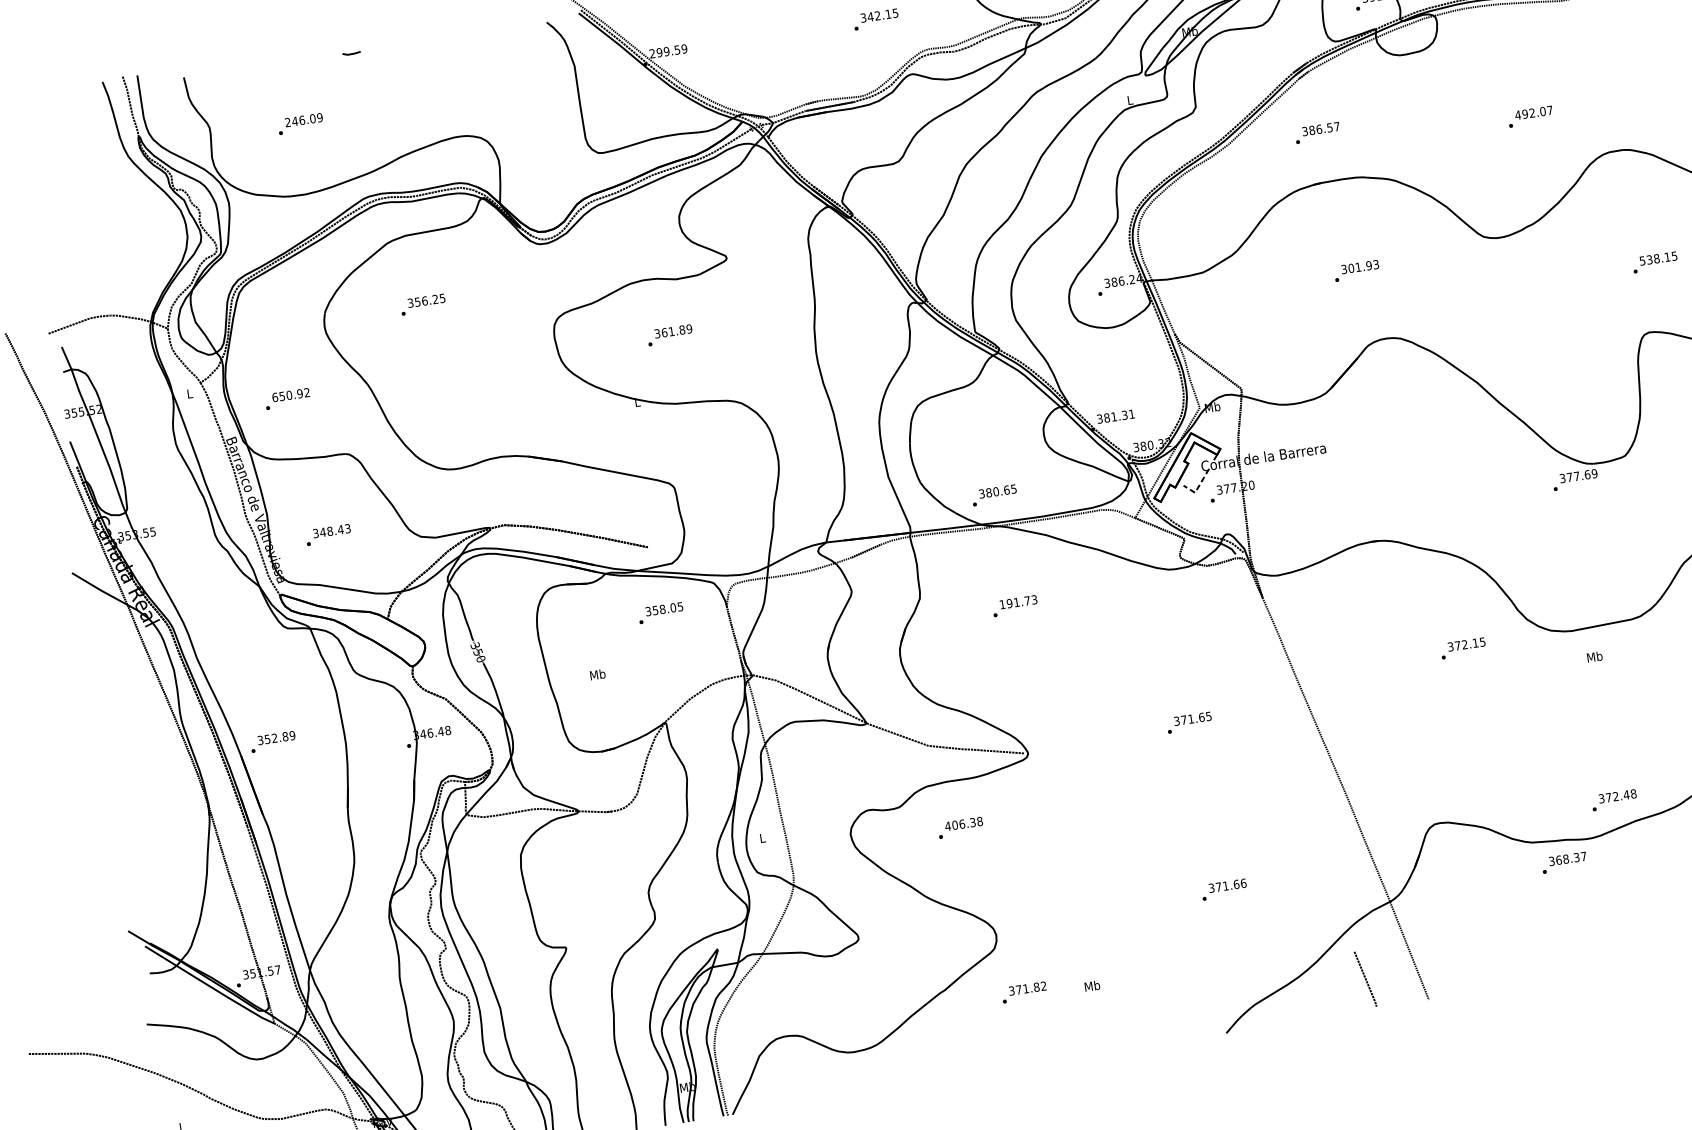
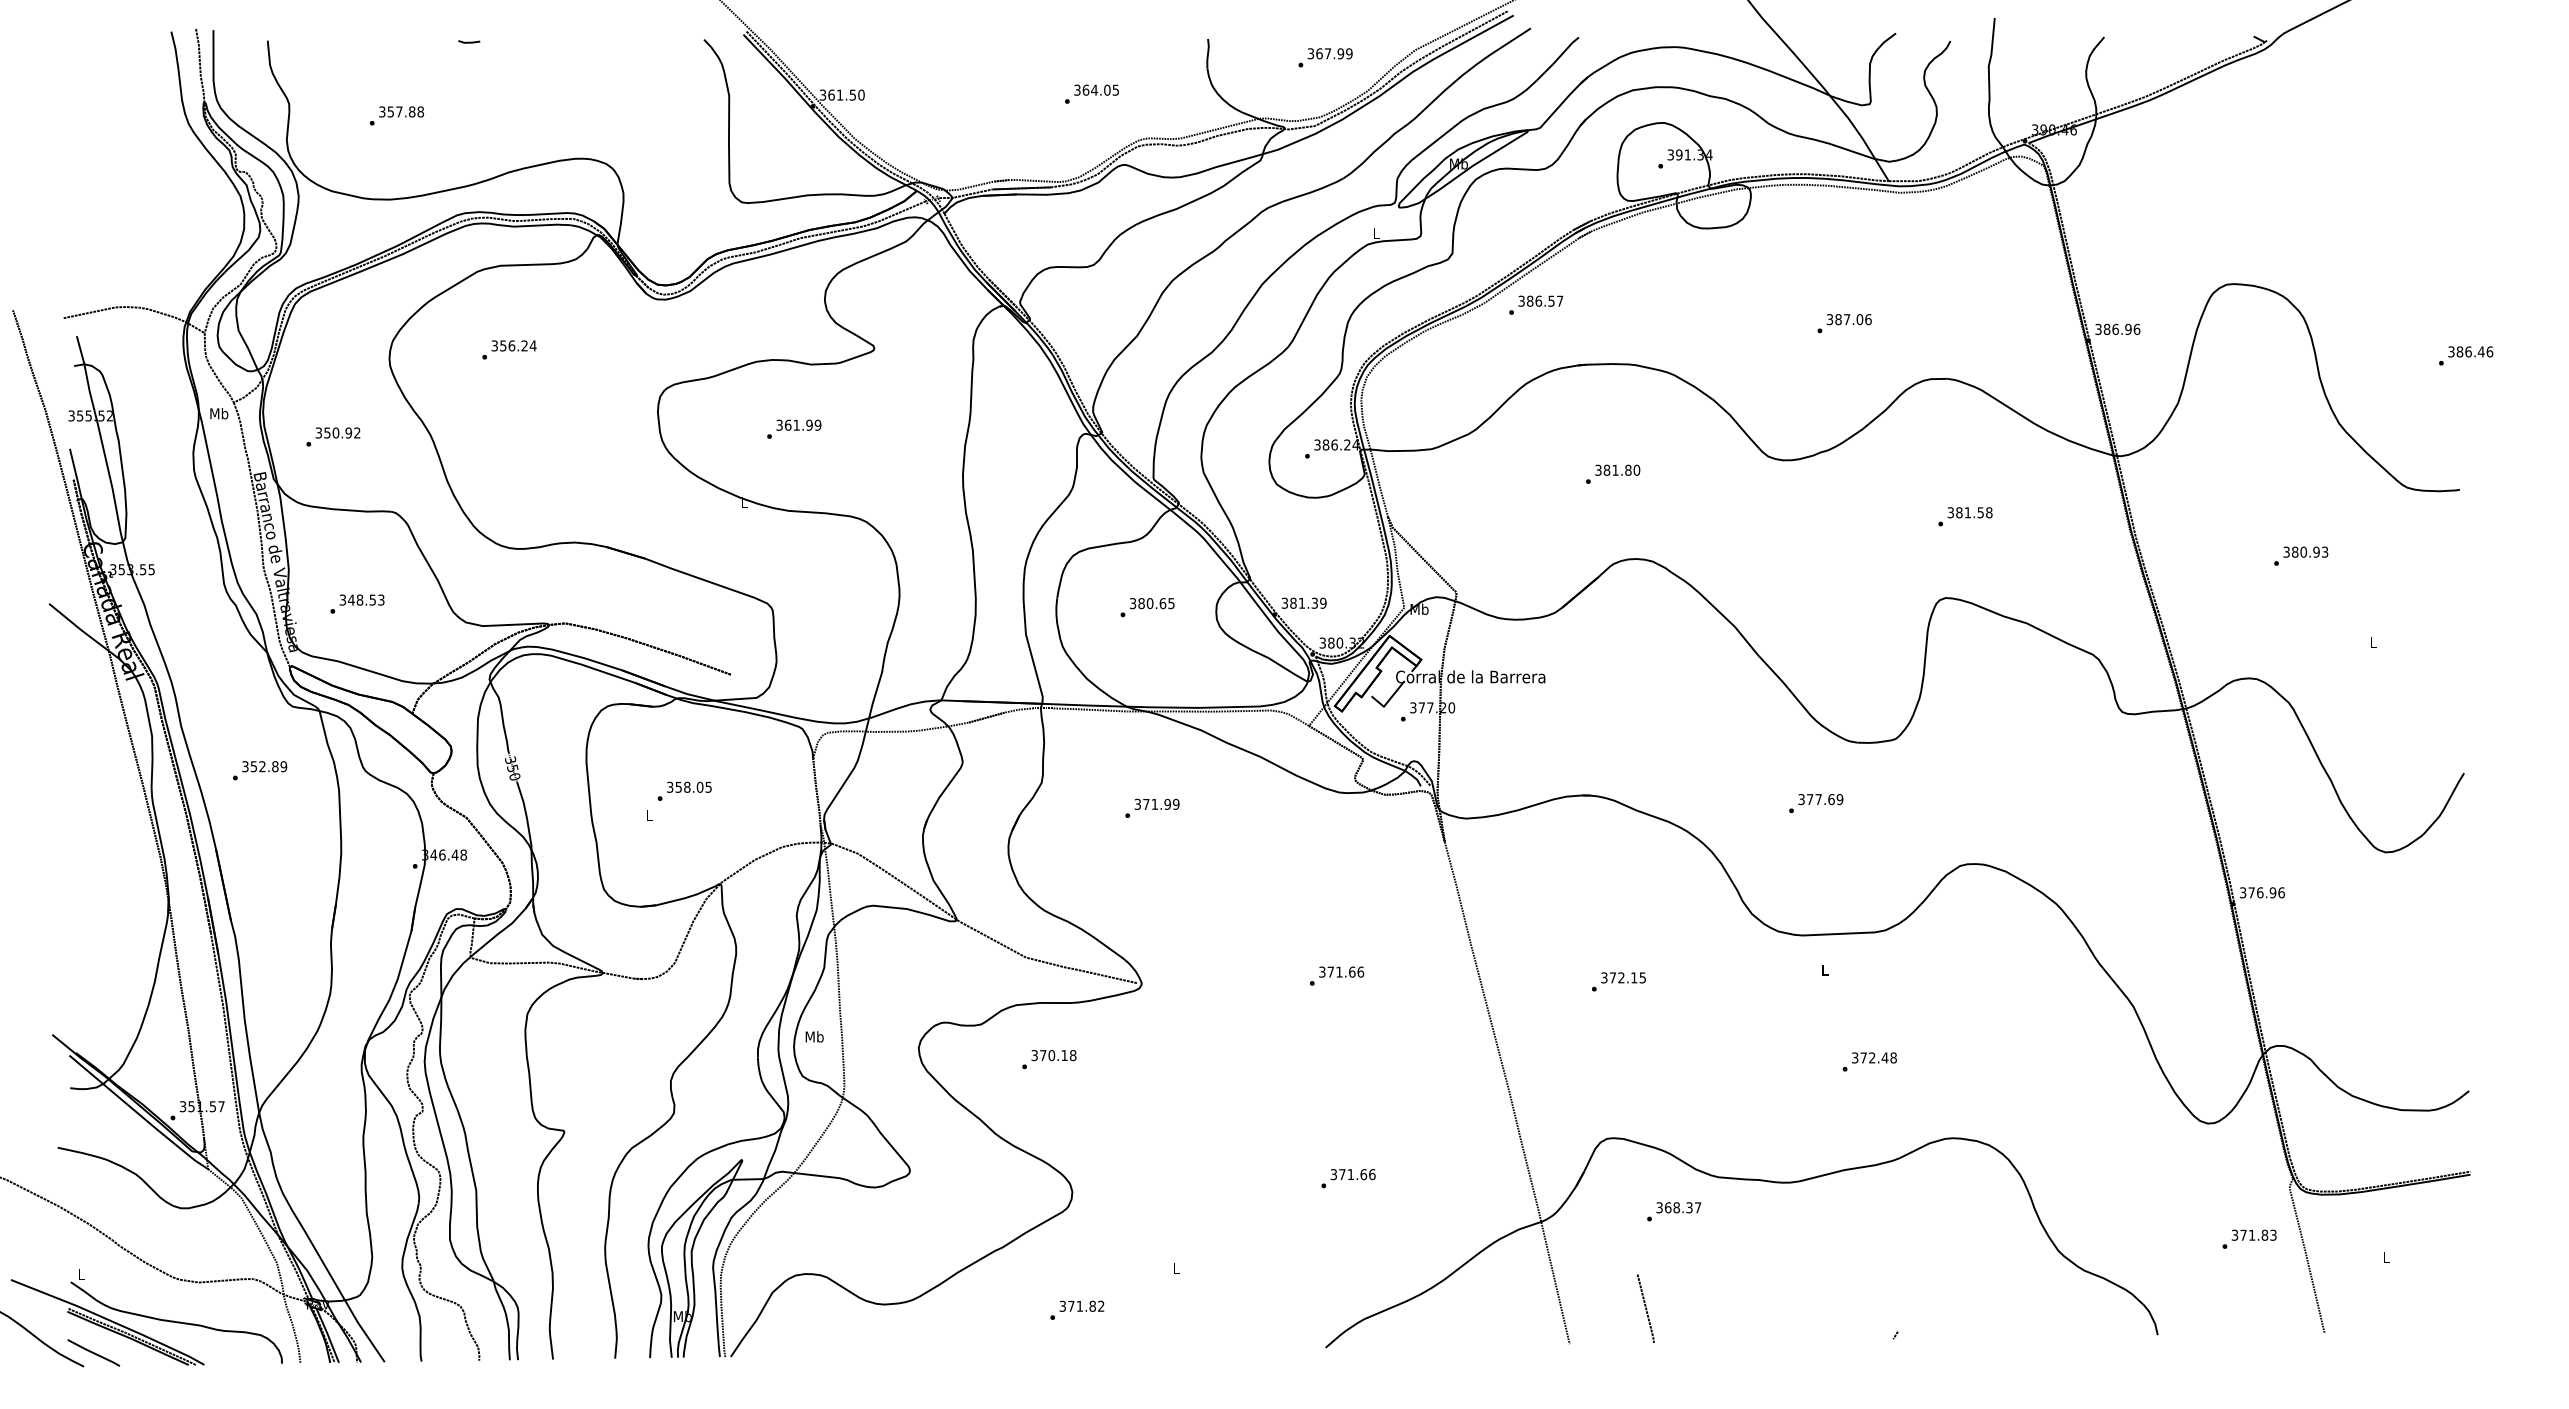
text: (879, 15) -> (1096, 89), 342.15 -> 364.05
text: (667, 50) -> (841, 94), 299.59 -> 361.50
text: (1533, 112) -> (1848, 319), 492.07 -> 387.06
text: (303, 119) -> (401, 111), 246.09 -> 357.88
text: (1317, 132) -> (1536, 304), moved
text: (1658, 258) -> (1970, 512), 538.15 -> 381.58
text: (1363, 265) -> (1621, 469), 301.93 -> 381.80
text: (441, 298) -> (532, 345), 356.25 -> 356.24
text: (682, 330) -> (809, 425), 361.89 -> 361.99
text: (190, 393) -> (219, 413), L -> Mb
text: (274, 397) -> (318, 432), 650.92 -> 350.92
text: (1131, 413) -> (1323, 602), 381.31 -> 381.39
text: (1575, 479) -> (1816, 803), moved
line: (1198, 487) -> (1388, 701), dashed -> solid
text: (994, 495) -> (1147, 607), moved
text: (340, 529) -> (372, 599), 348.43 -> 348.53
text: (1017, 601) -> (1156, 803), 191.73 -> 371.99
text: (660, 612) -> (684, 790), moved
text: (1462, 648) -> (1618, 981), moved
text: (1595, 656) -> (1825, 969), Mb -> L
text: (597, 674) -> (649, 815), Mb -> L
text: (1208, 715) -> (1360, 971), 371.65 -> 371.66
text: (273, 741) -> (260, 770), moved
text: (1614, 799) -> (1869, 1061), moved
text: (960, 824) -> (1049, 1055), 406.38 -> 370.18
text: (762, 837) -> (814, 1036), L -> Mb
text: (1564, 862) -> (1674, 1211), moved
line: (1365, 979) -> (1645, 1308), moved
text: (1092, 985) -> (1176, 1268), Mb -> L
text: (1024, 991) -> (1077, 1309), moved

